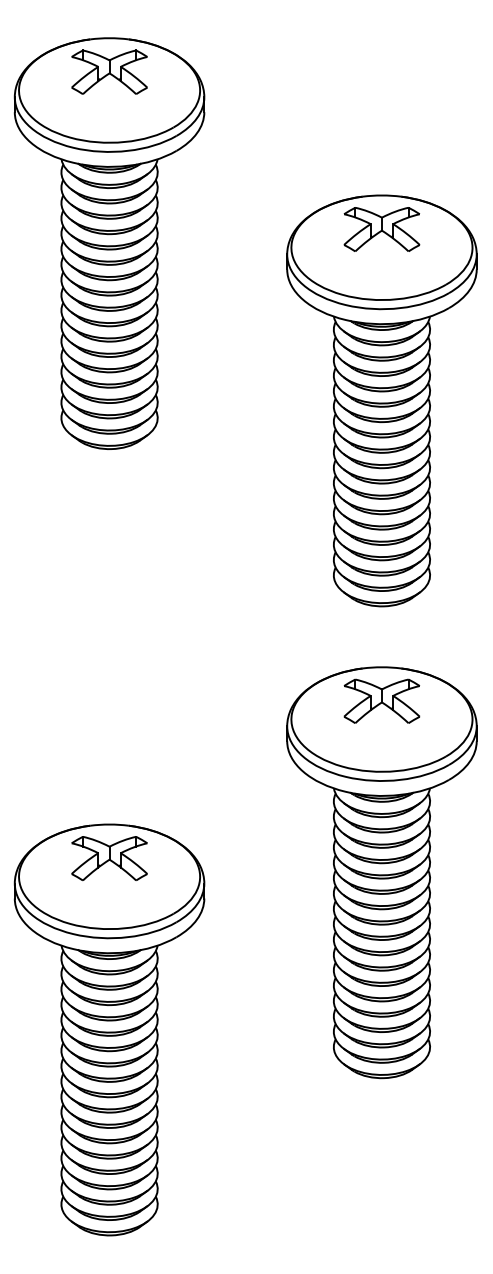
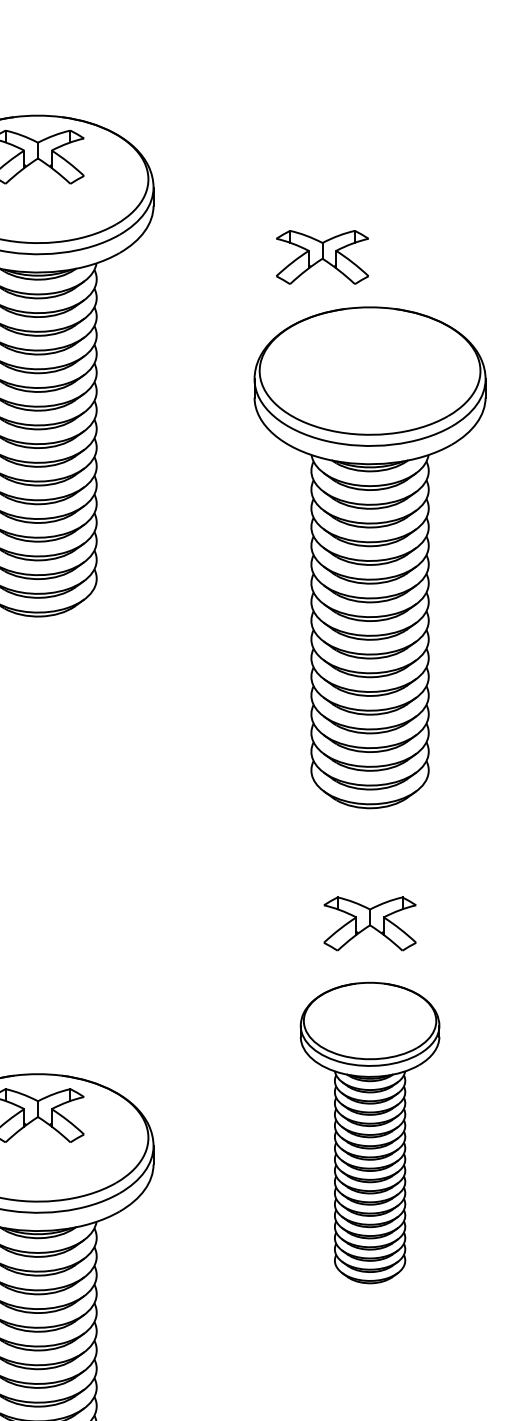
part: (381, 229) -> (321, 257), moved
part: (381, 872) -> (369, 1132), size x0.6

